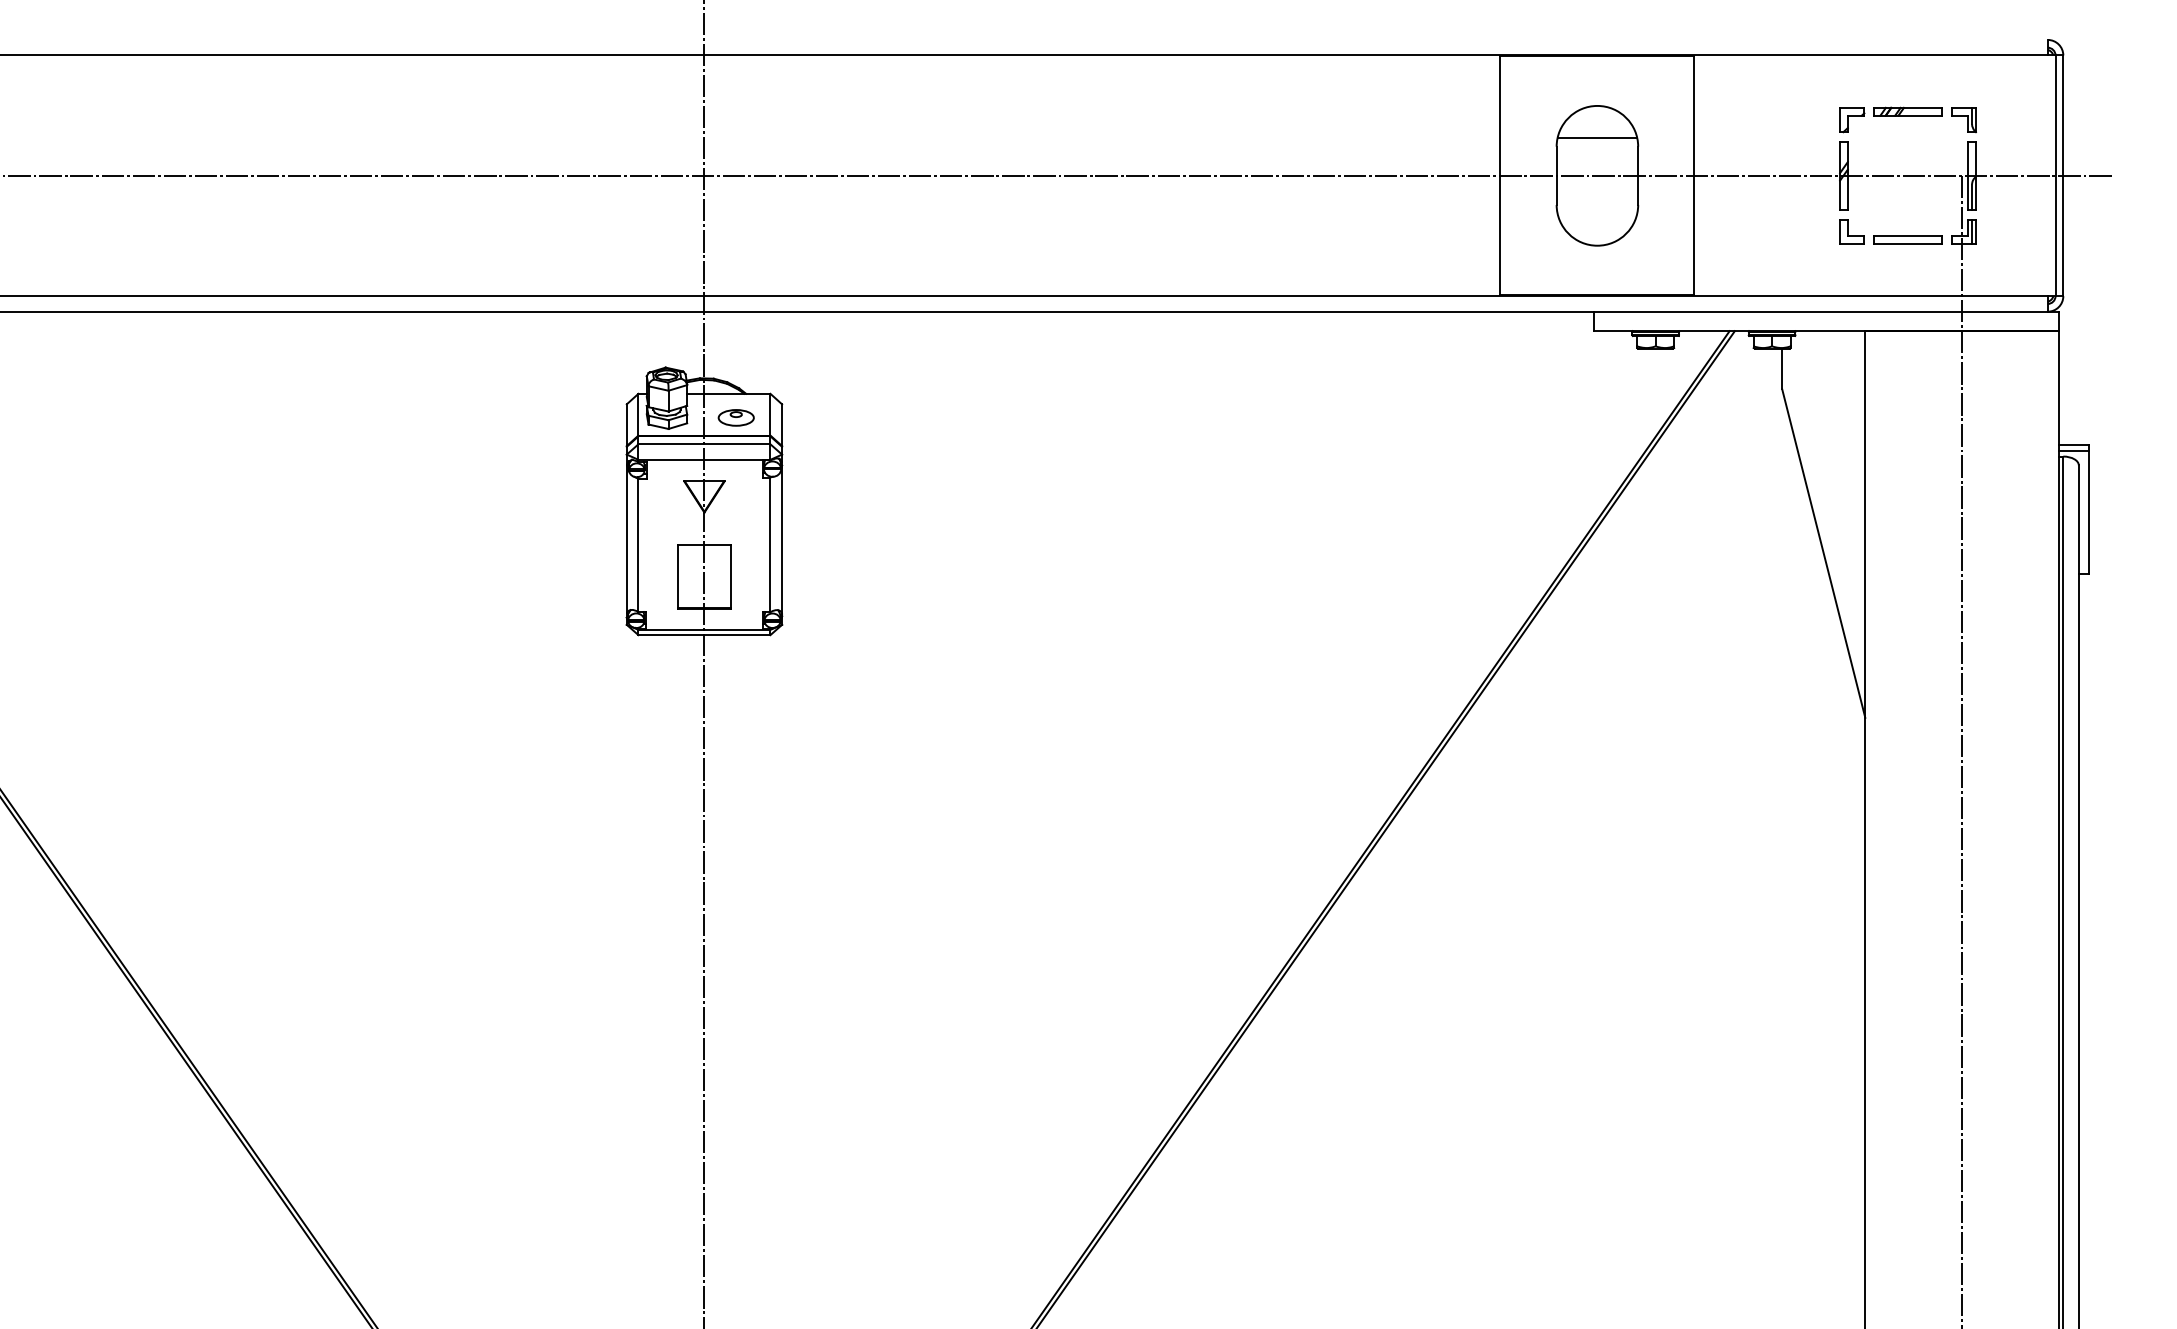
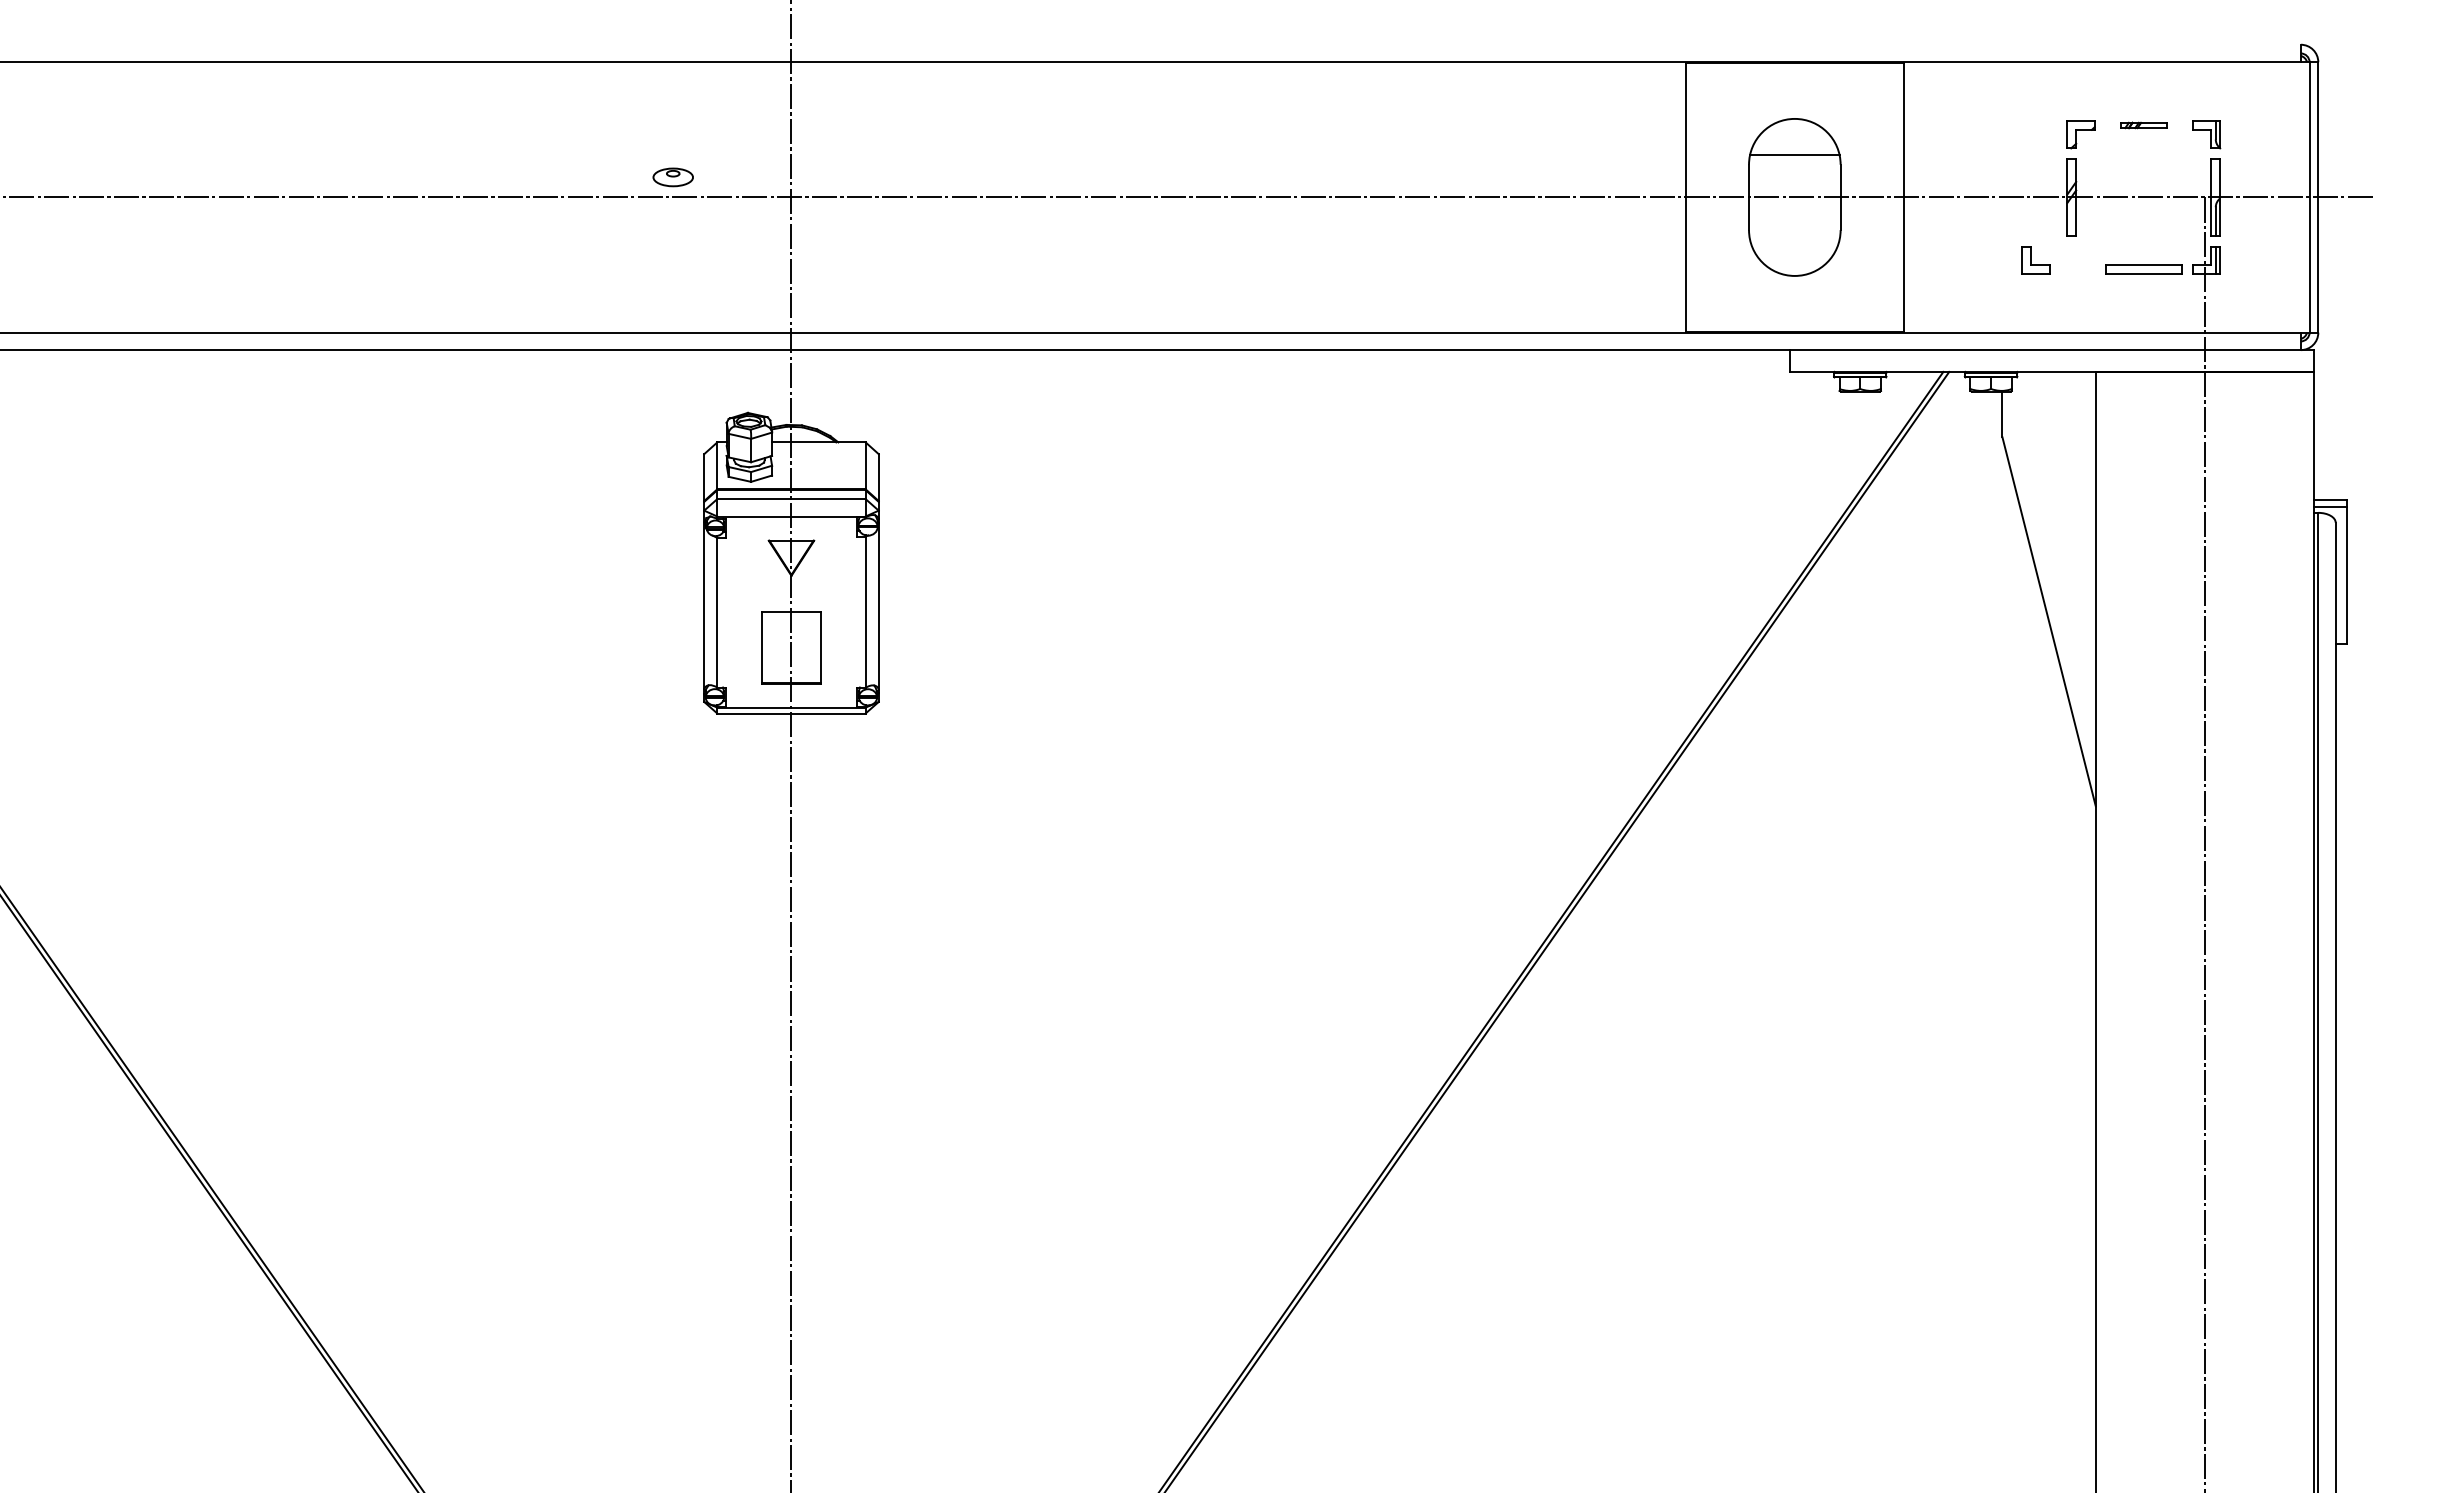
part: (1907, 111) -> (2143, 125), size x0.6
part: (1851, 231) -> (2035, 260), moved
part: (735, 417) -> (672, 177), moved

